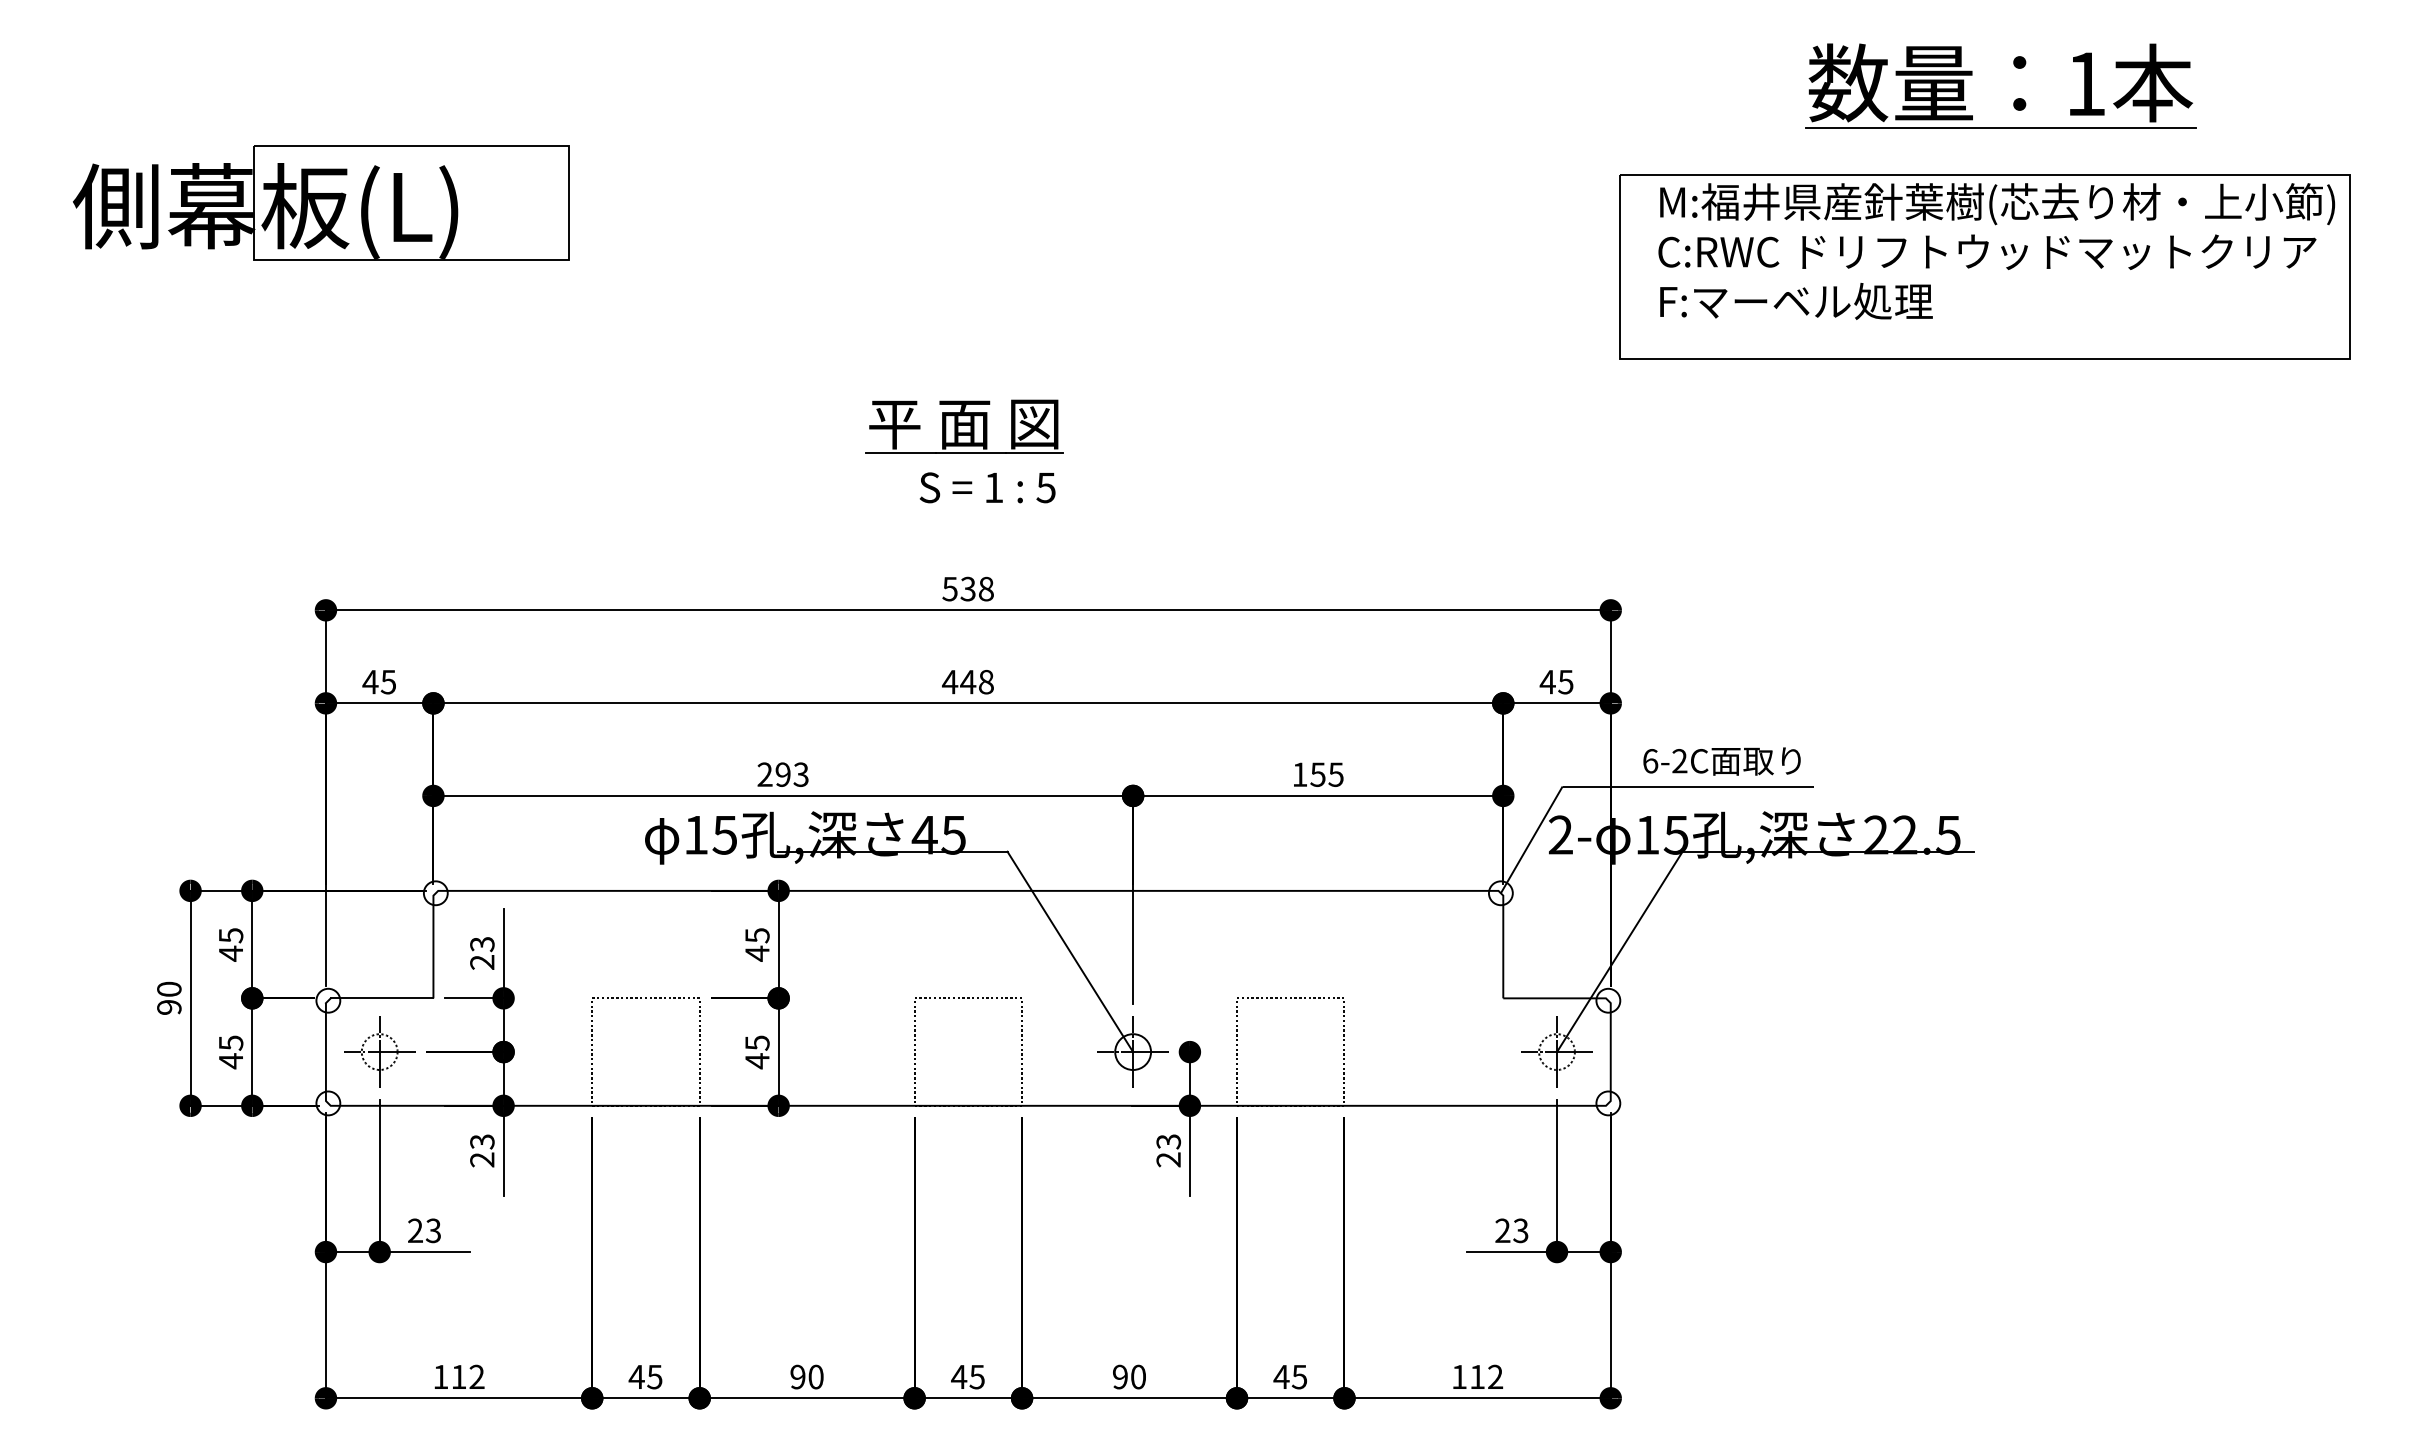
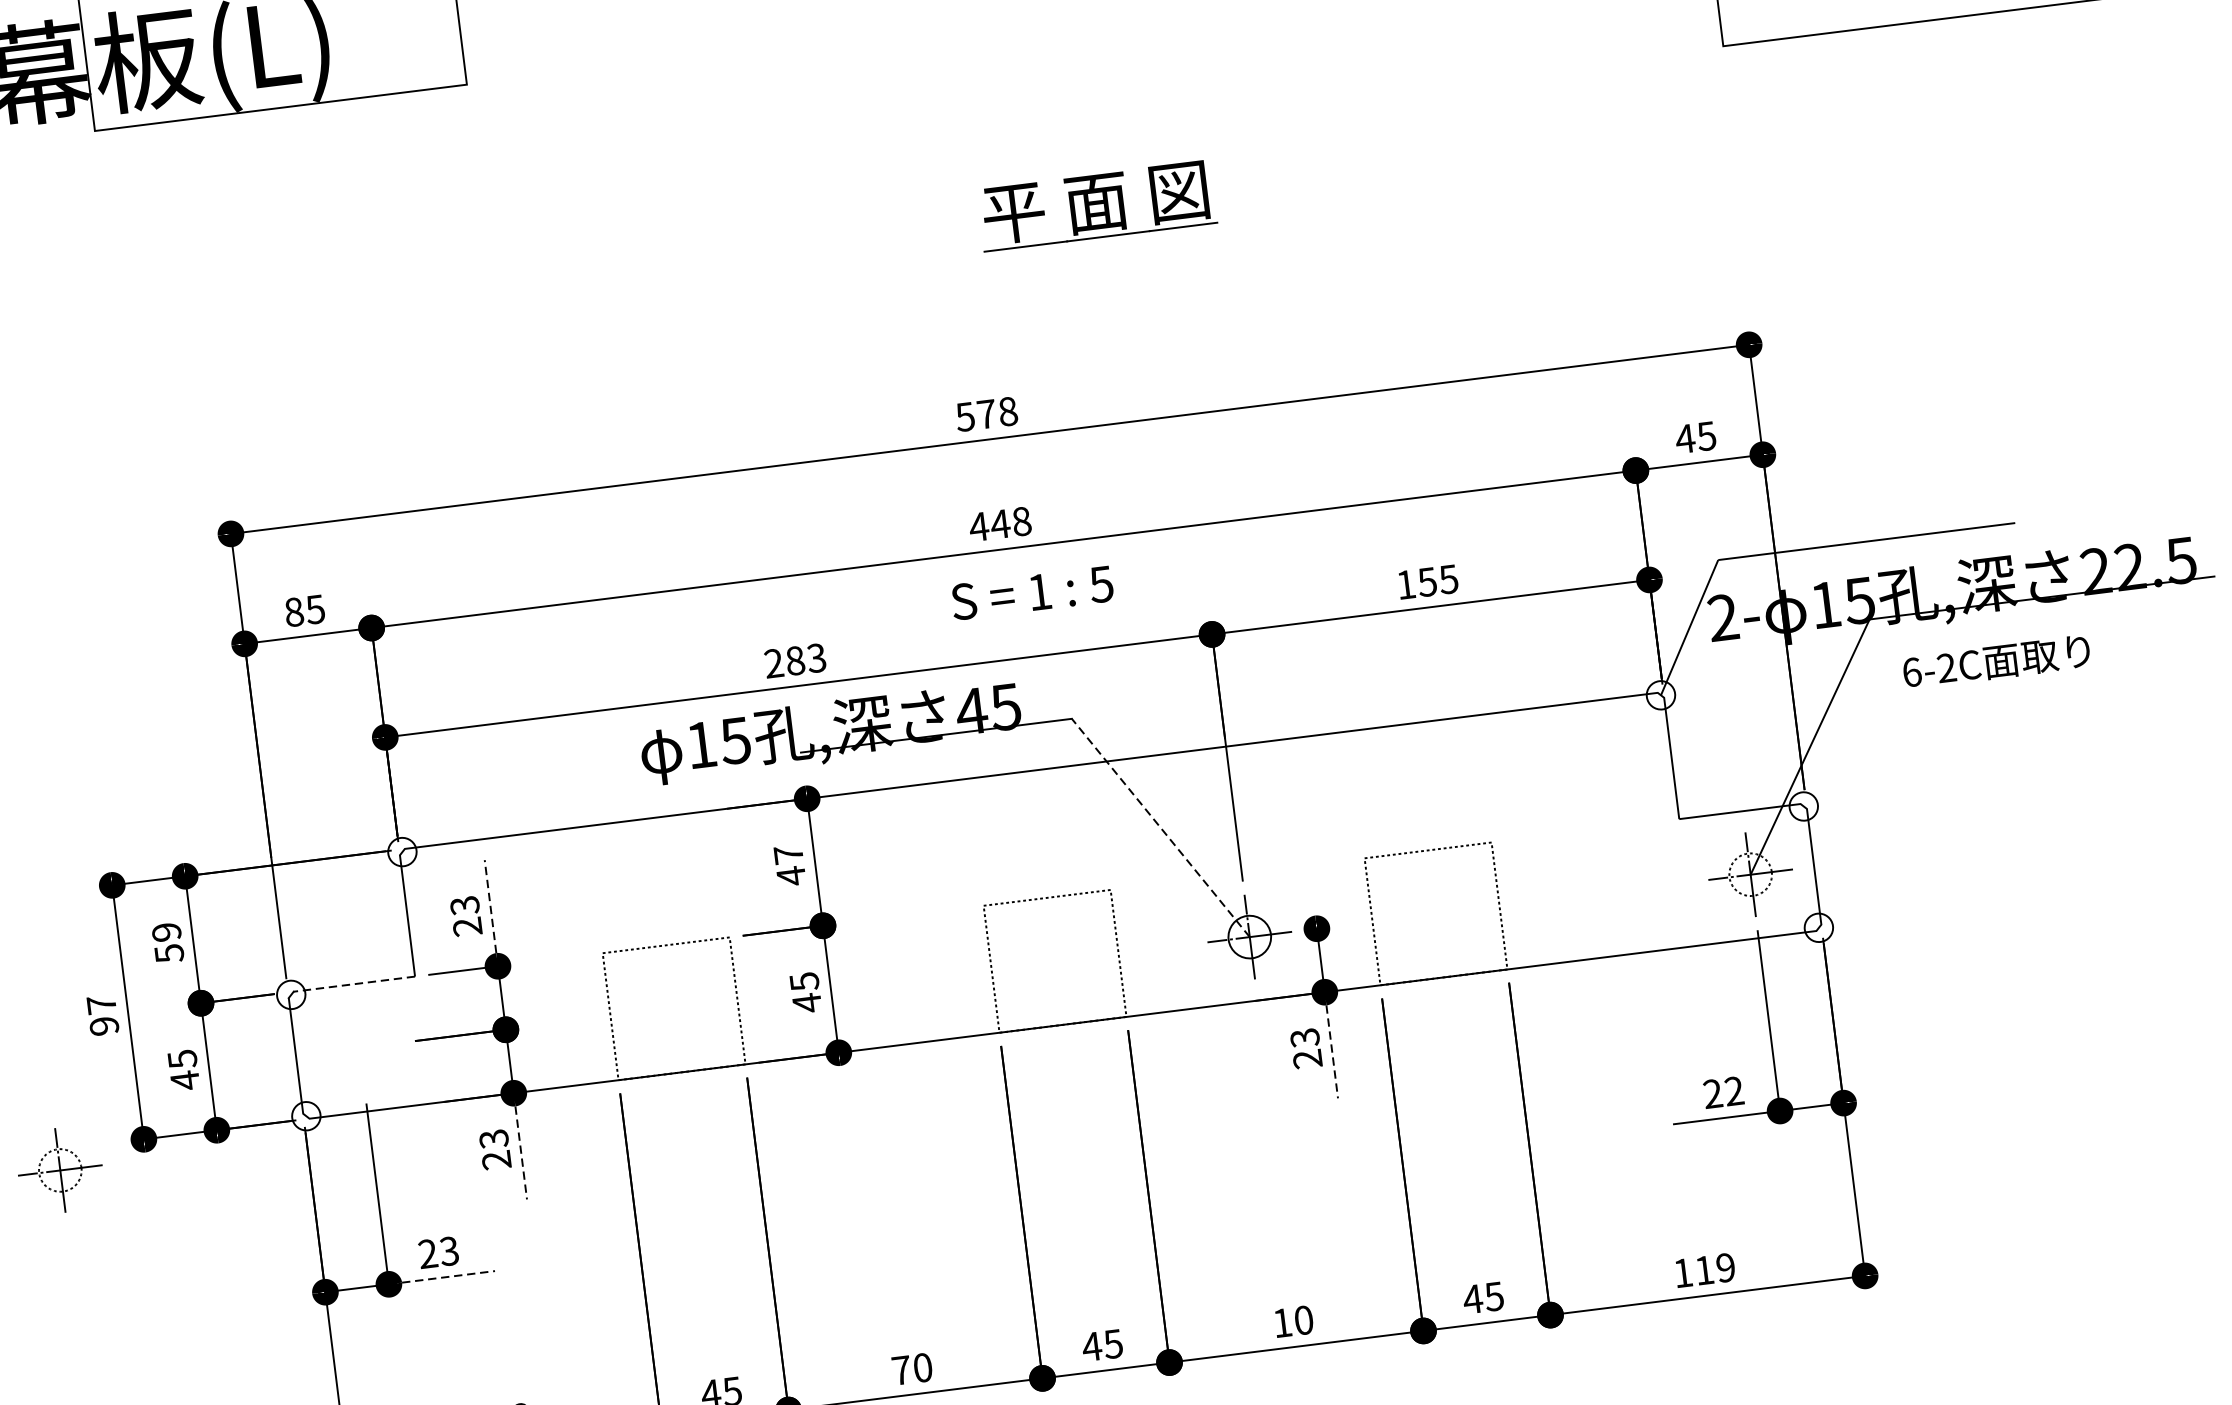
part: (964, 426) -> (1096, 205), moved
text: (987, 487) -> (1032, 592), moved
text: (967, 588) -> (985, 413), 538 -> 578
text: (370, 682) -> (294, 612), 45 -> 85
text: (1721, 761) -> (1995, 662), moved
text: (782, 774) -> (794, 660), 293 -> 283
text: (757, 935) -> (788, 854), 45 -> 47
text: (230, 944) -> (167, 942), 45 -> 59
line: (1070, 951) -> (1160, 827), solid -> dashed
line: (503, 953) -> (491, 913), solid -> dashed
text: (169, 988) -> (101, 1003), 90 -> 97
line: (381, 998) -> (353, 984), solid -> dashed
part: (379, 1051) -> (60, 1169), moved
line: (503, 1150) -> (520, 1146), solid -> dashed
line: (1189, 1150) -> (1330, 1045), solid -> dashed
text: (1520, 1231) -> (1733, 1092), 23 -> 22
line: (424, 1252) -> (441, 1278), solid -> dashed
text: (797, 1376) -> (900, 1369), 90 -> 70
text: (1120, 1376) -> (1282, 1322), 90 -> 10
text: (1495, 1377) -> (1725, 1268), 112 -> 119

